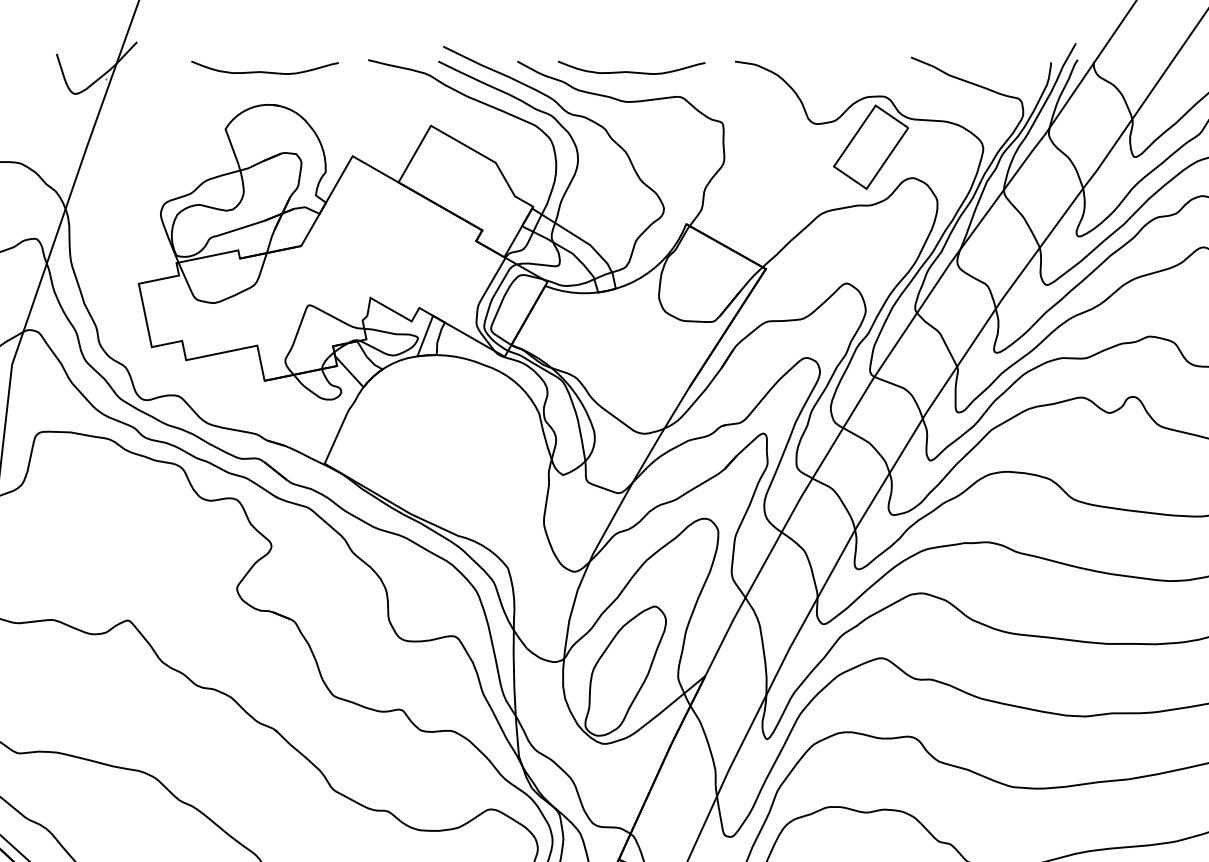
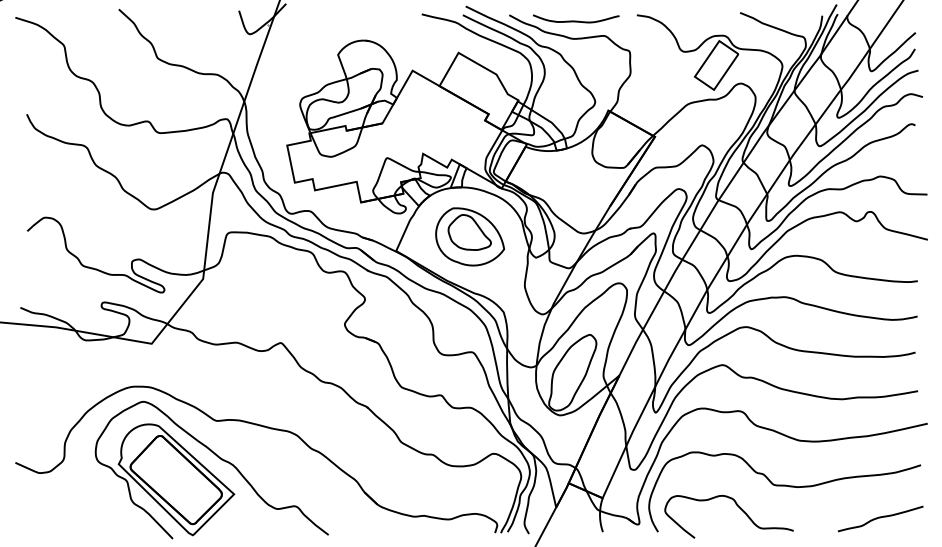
curve: (265, 70) -> (361, 20), removed
part: (451, 438) -> (470, 236), added

